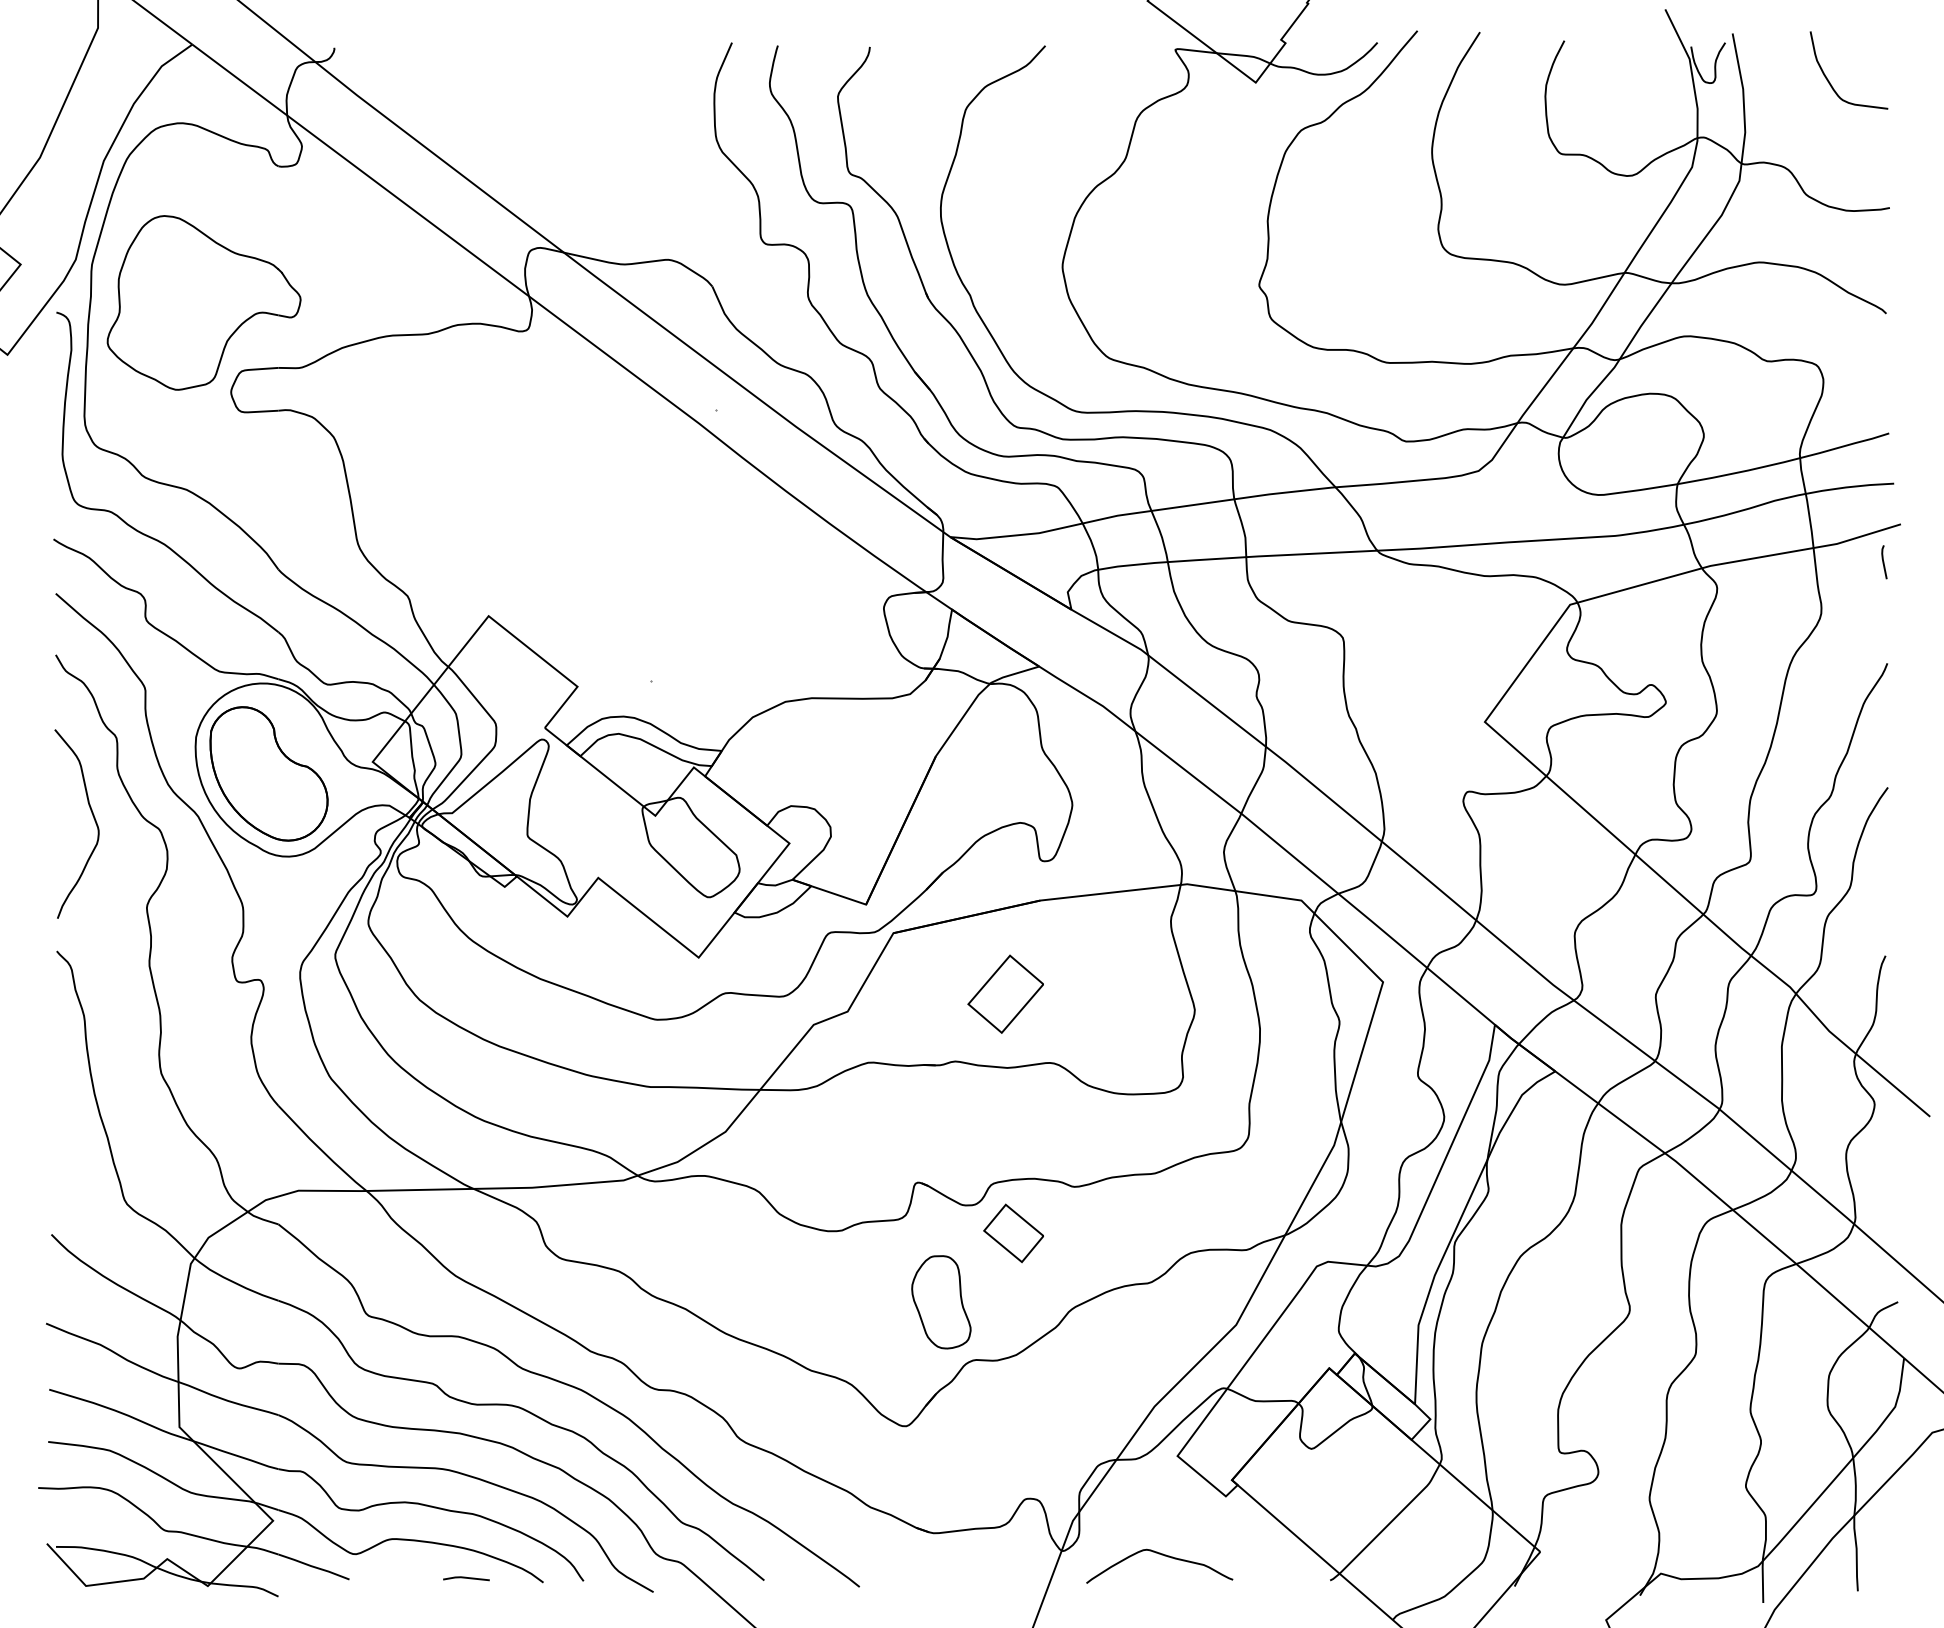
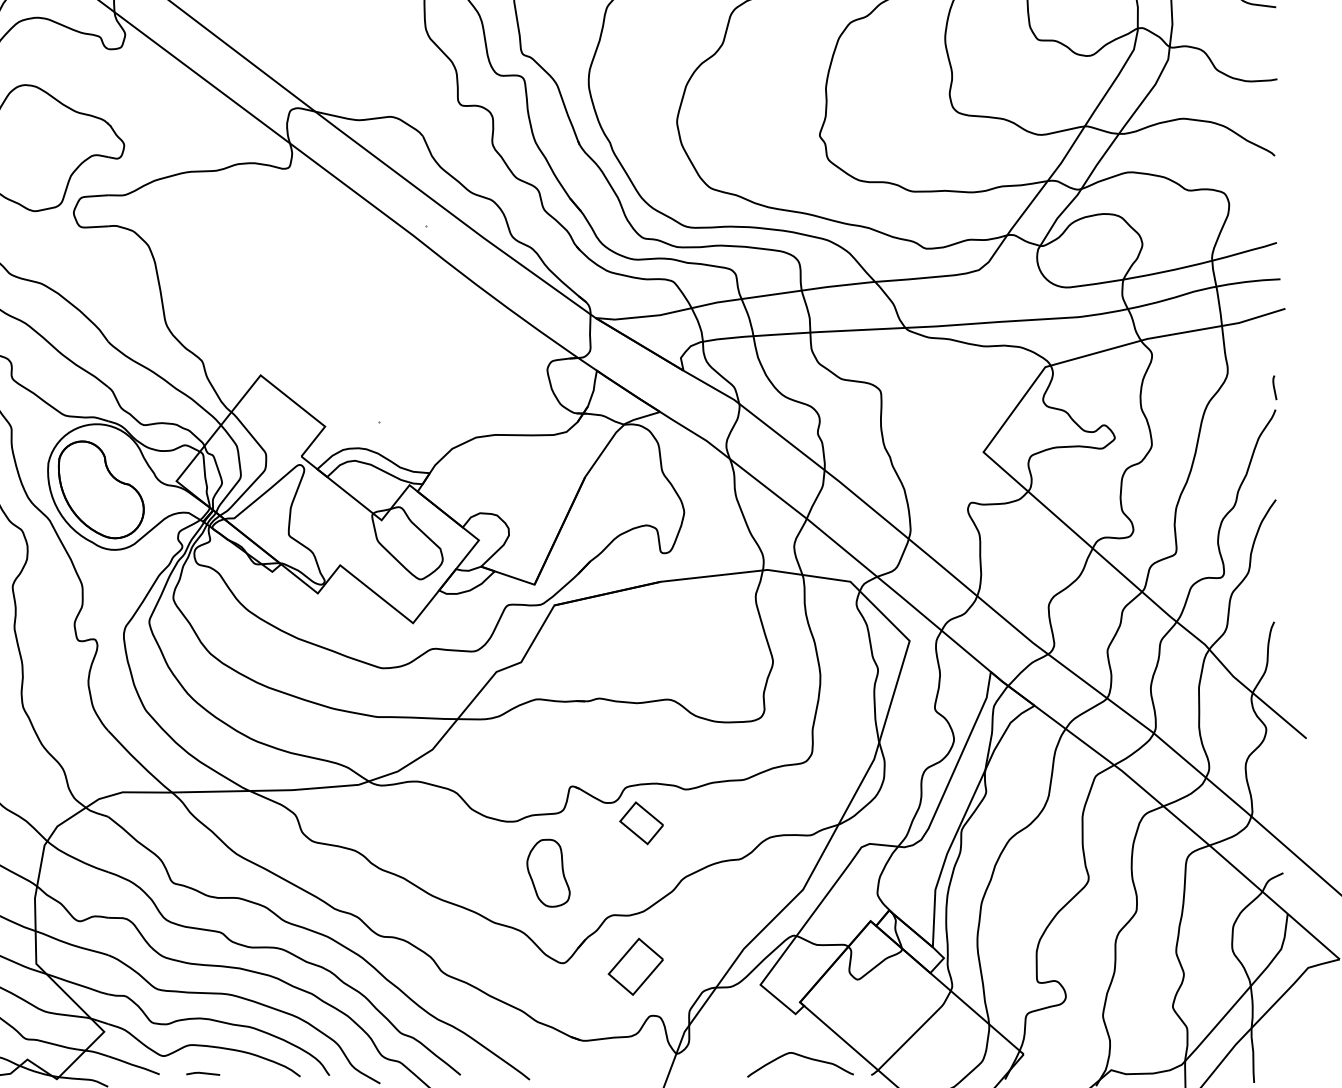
line: (1884, 562) -> (1274, 387), moved
part: (1005, 993) -> (635, 966), moved
part: (941, 1302) -> (548, 873), moved
curve: (1161, 1555) -> (801, 1056), moved
line: (466, 1578) -> (203, 1073), moved

